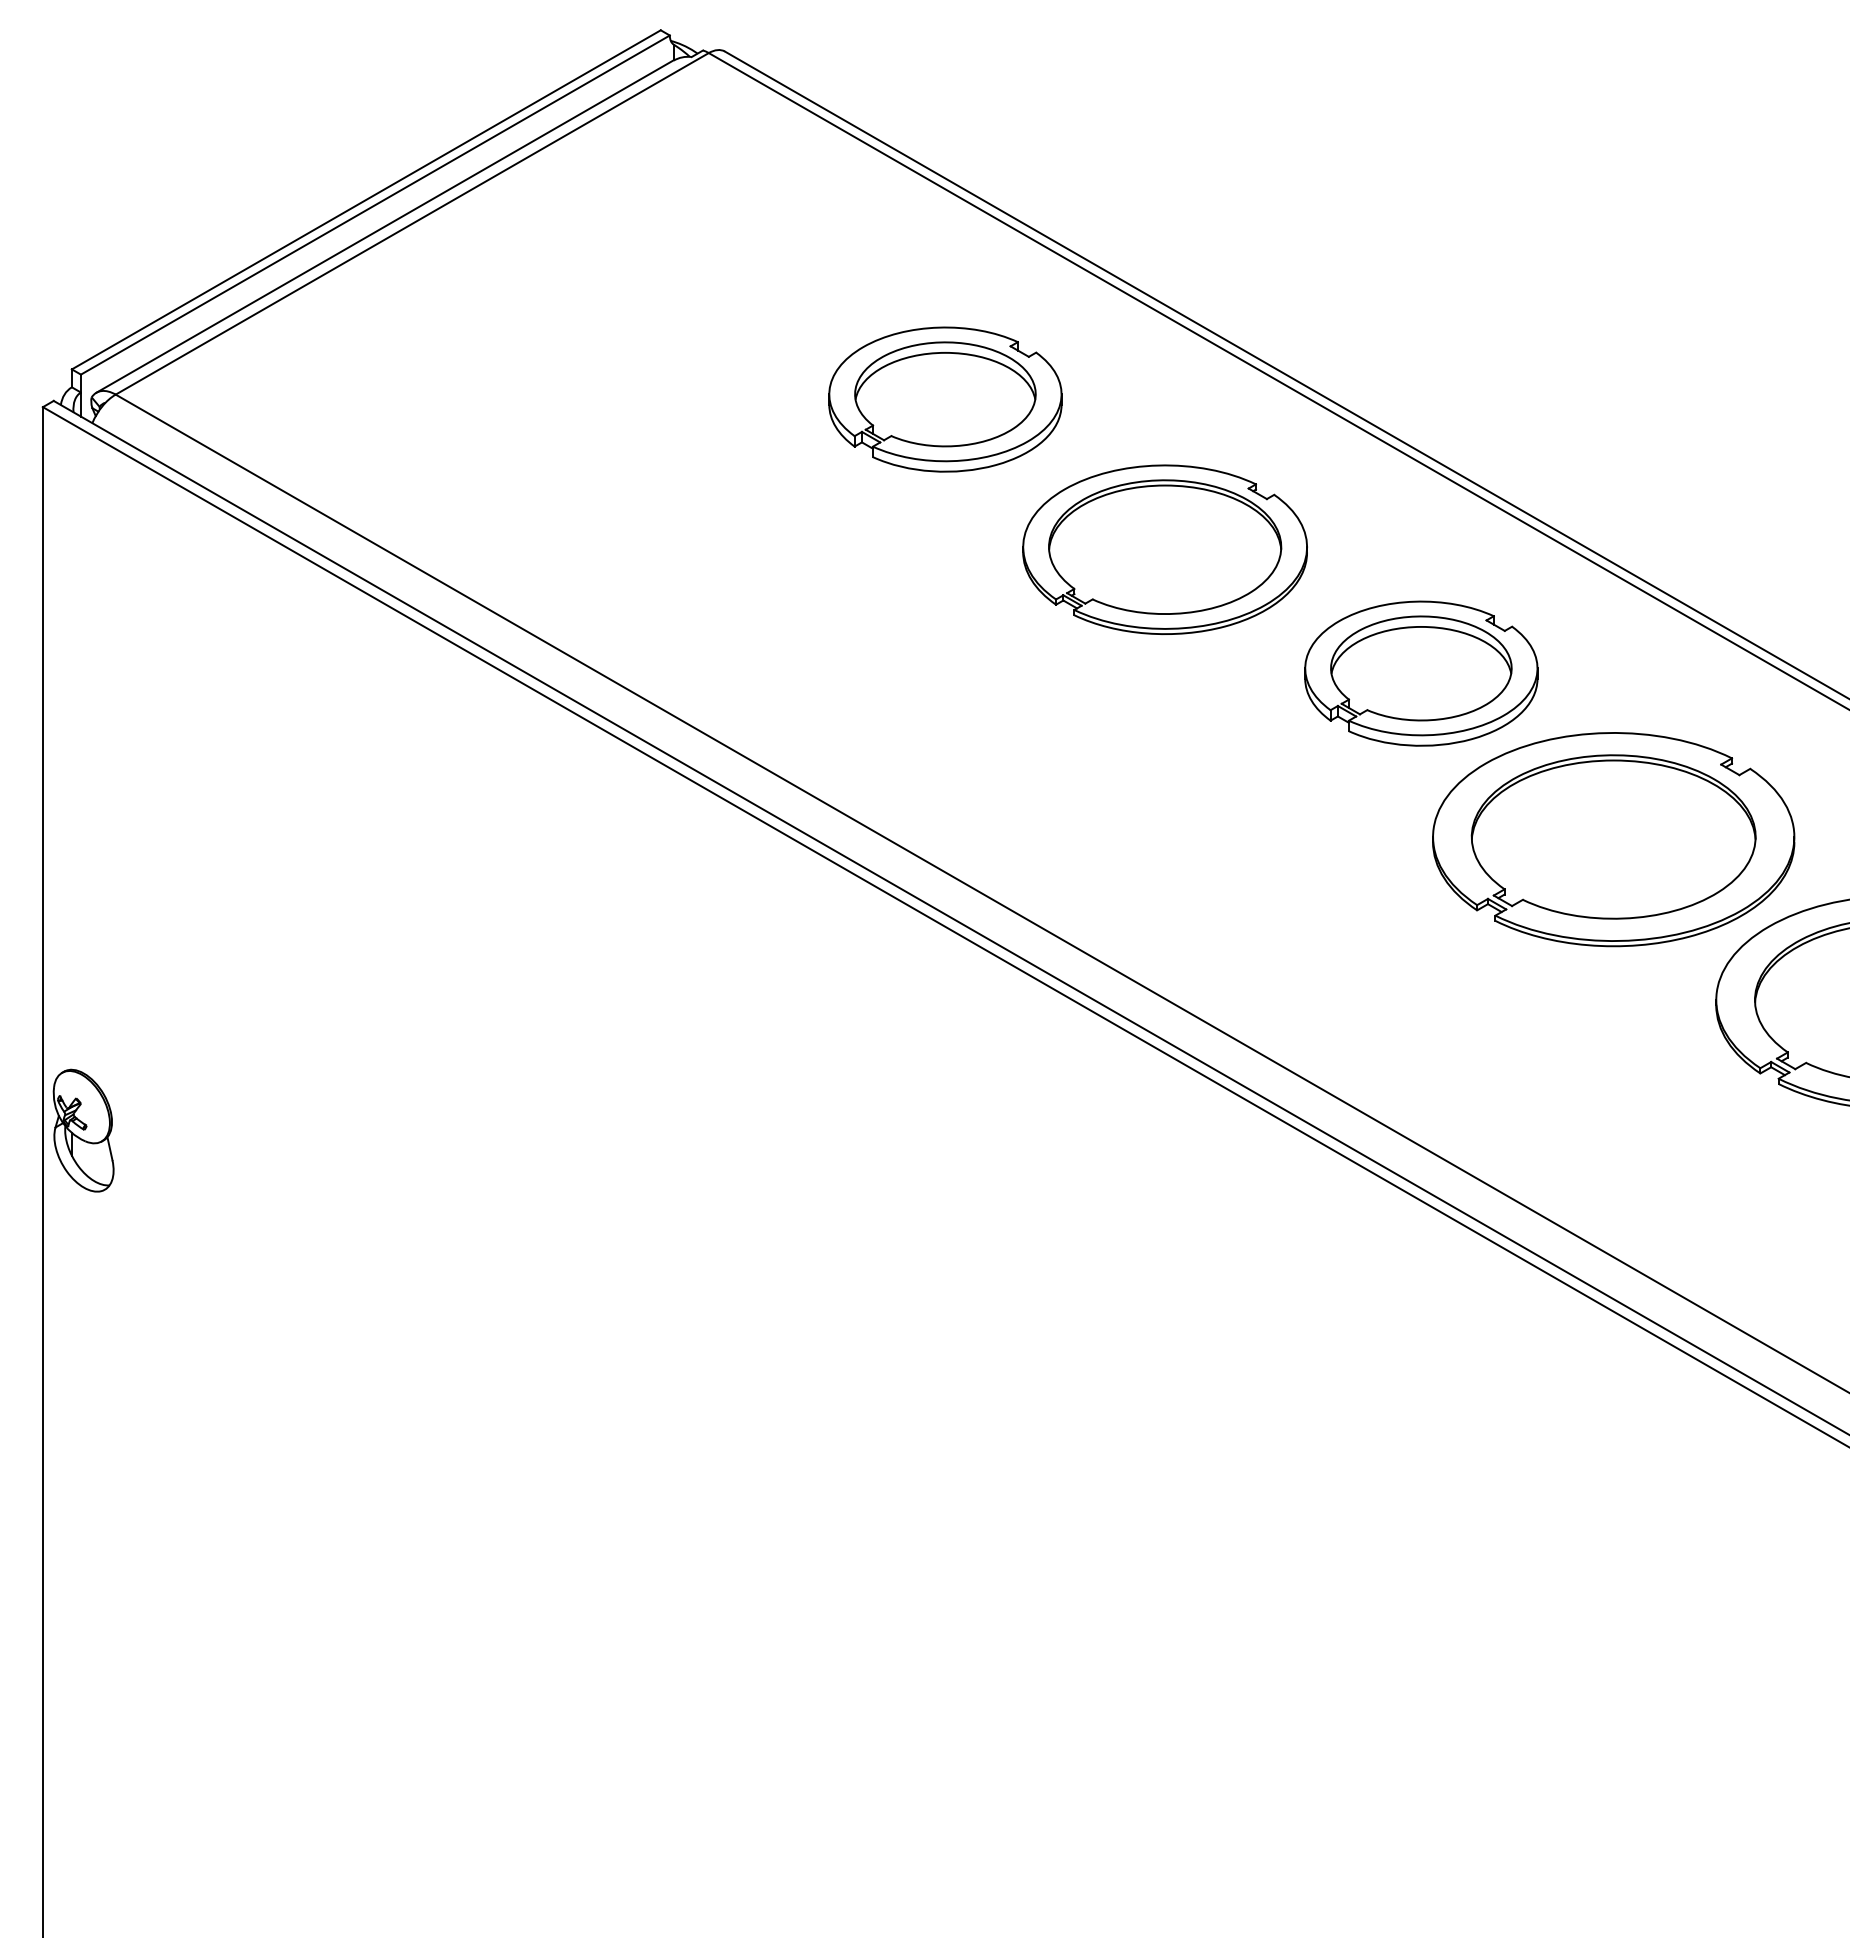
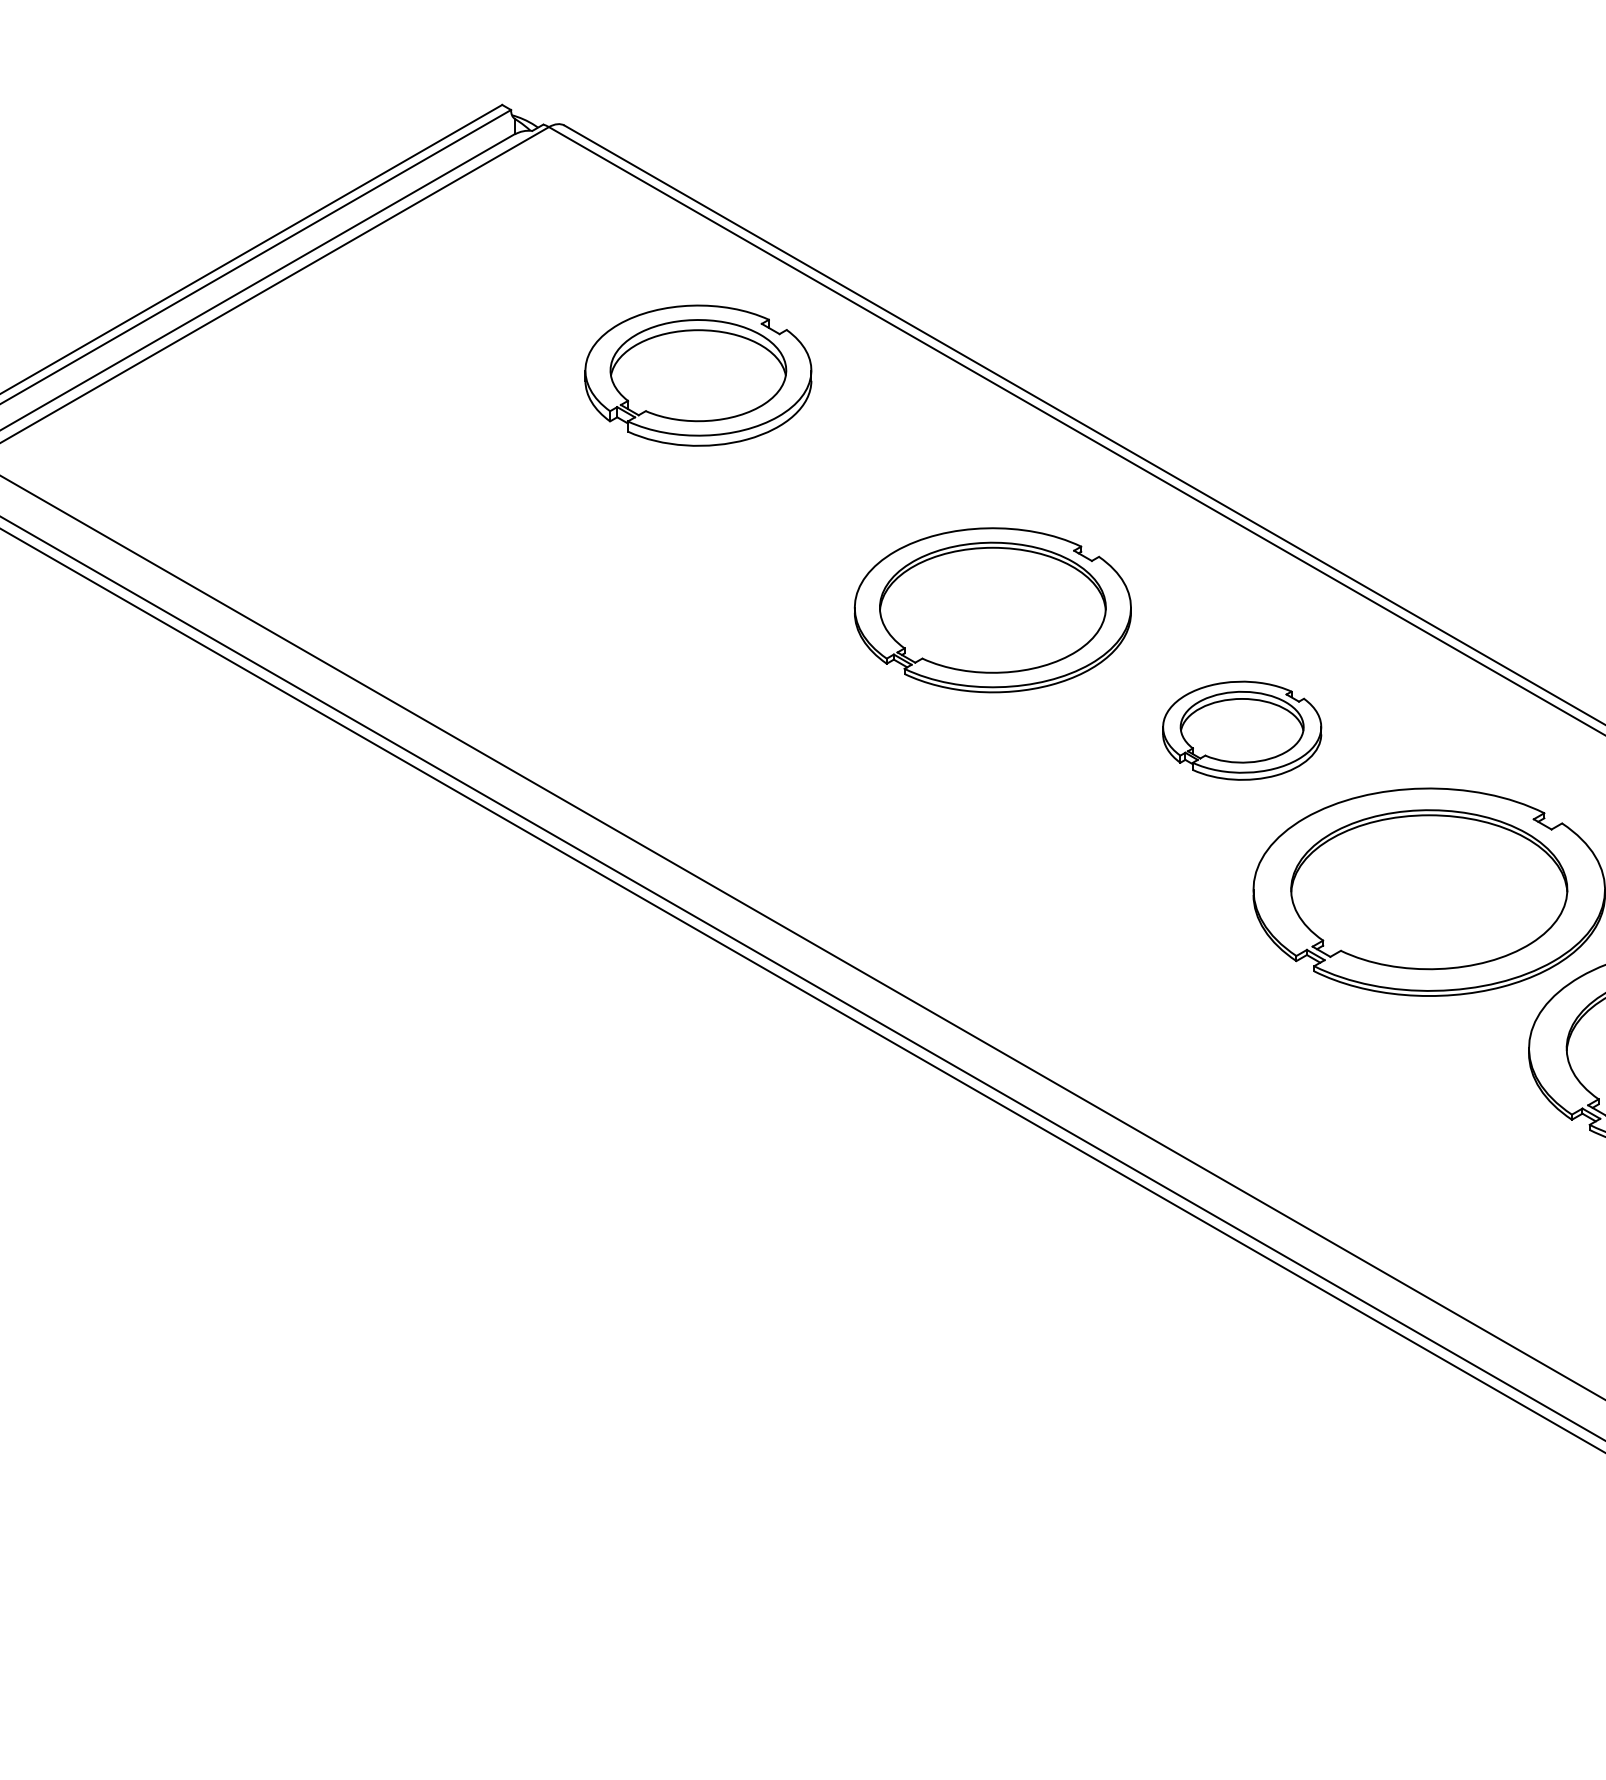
part: (945, 399) -> (698, 375), moved
part: (1421, 673) -> (1242, 730), size x0.7

